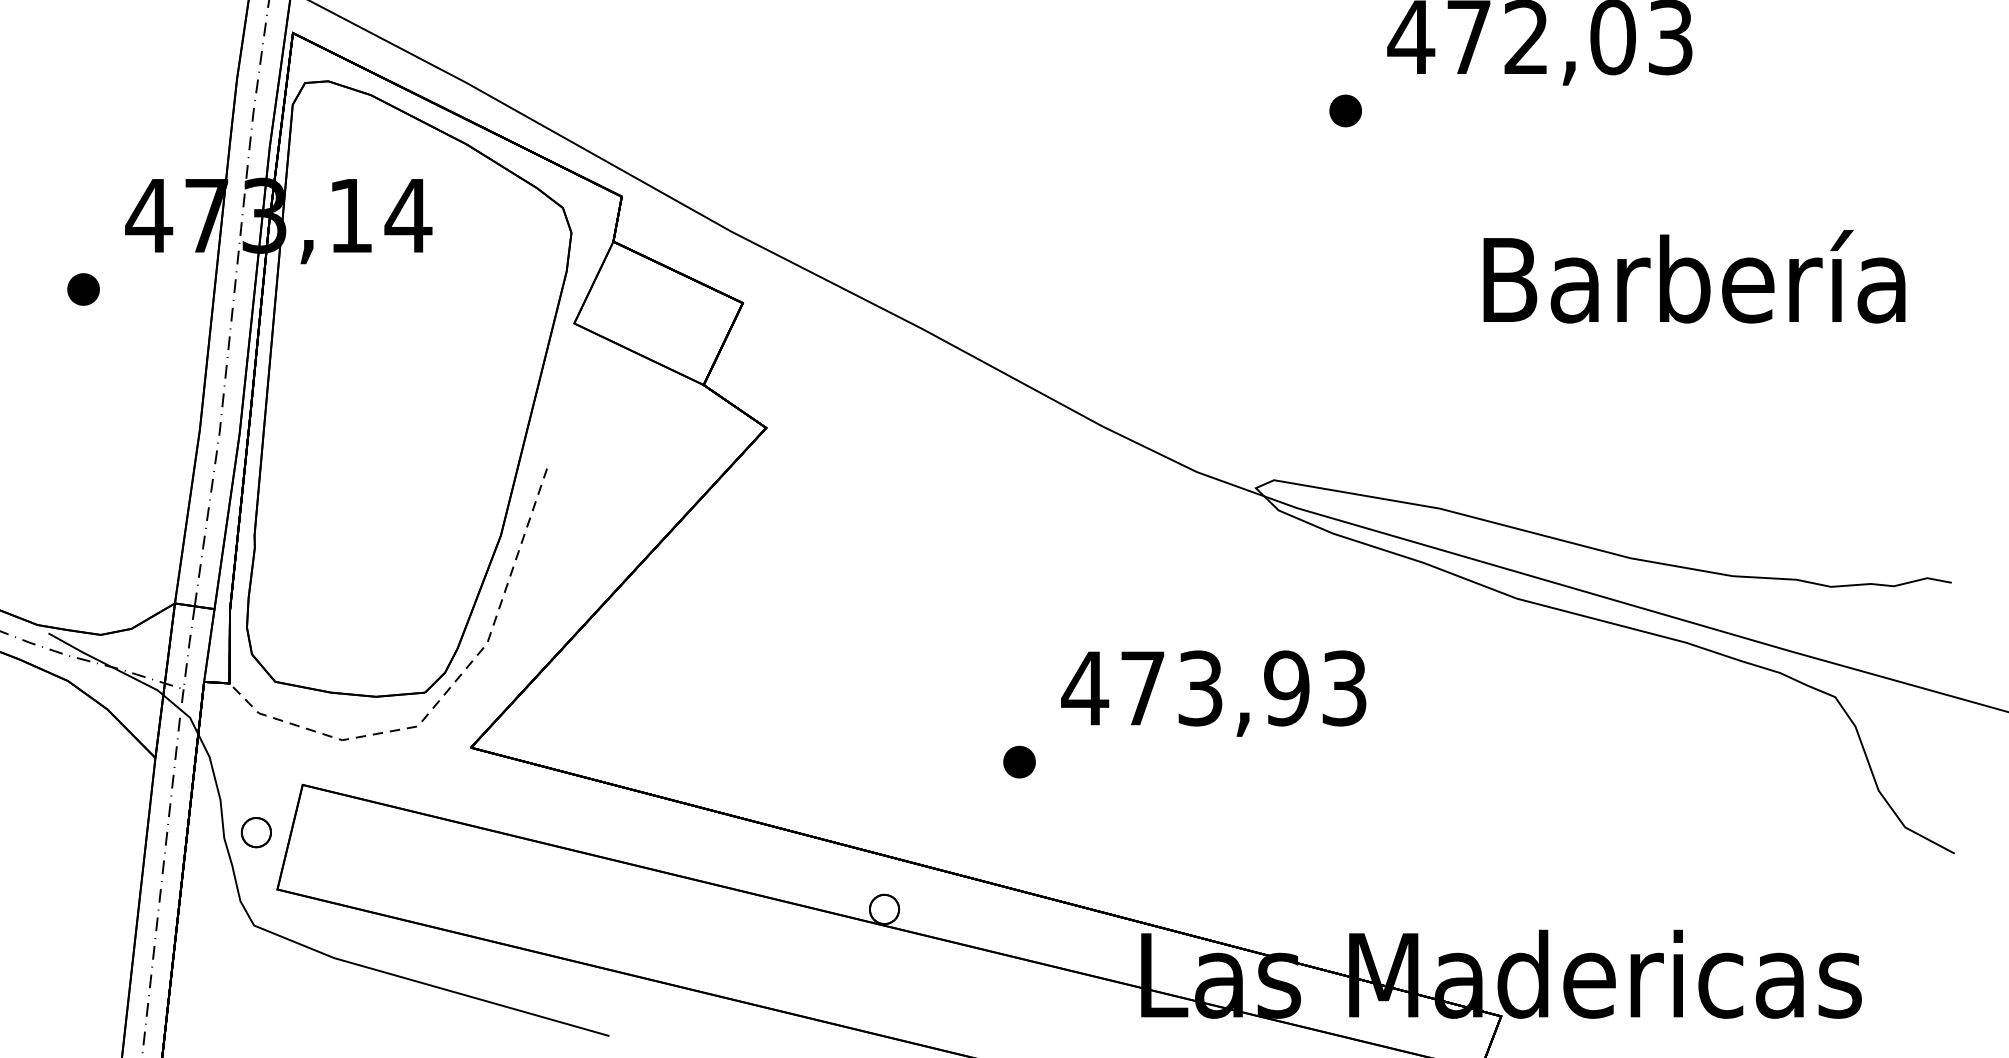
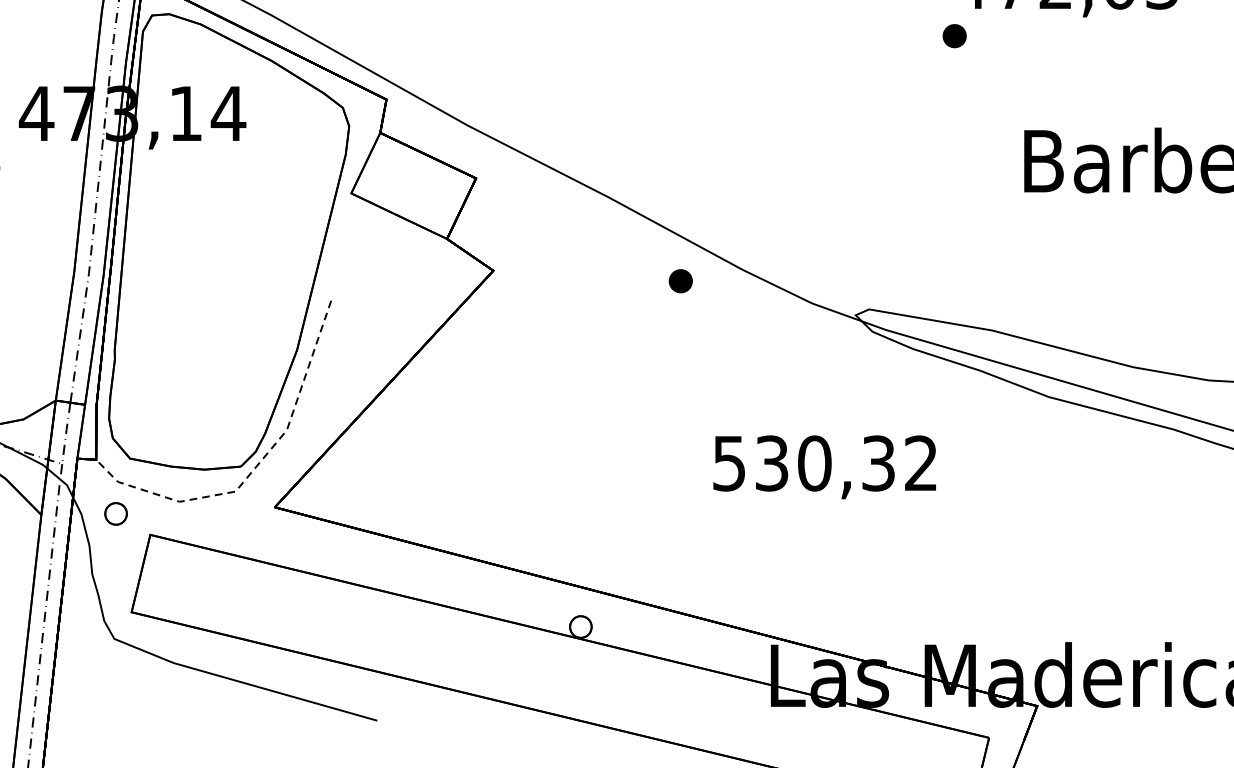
part: (1345, 110) -> (954, 35), moved
text: (1213, 688) -> (824, 463), 473,93 -> 530,32
part: (1019, 761) -> (680, 280), moved
part: (255, 832) -> (115, 513), moved

